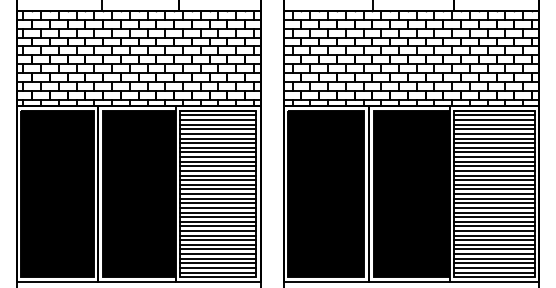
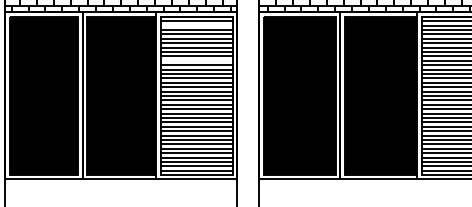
line: (217, 120) -> (196, 26), removed
line: (217, 157) -> (196, 61), removed

